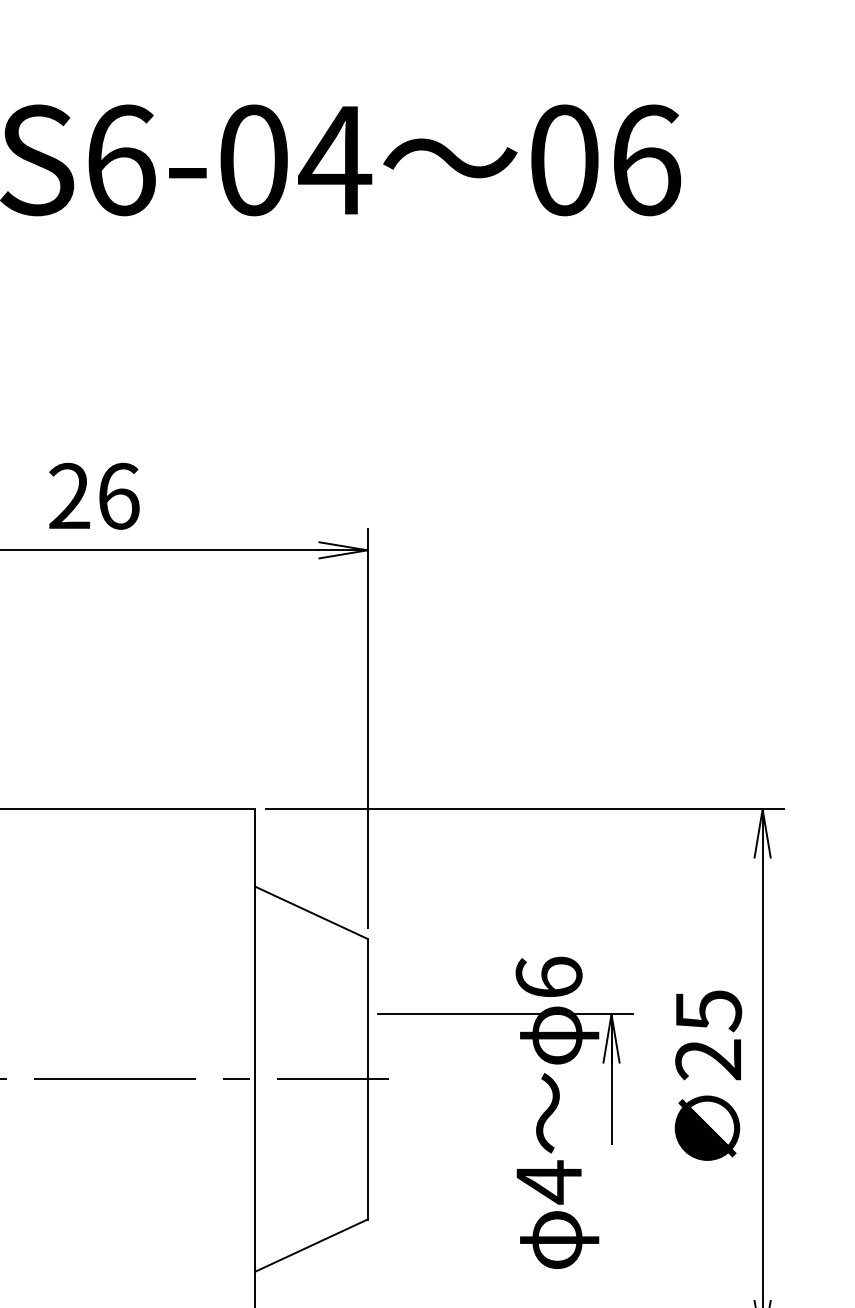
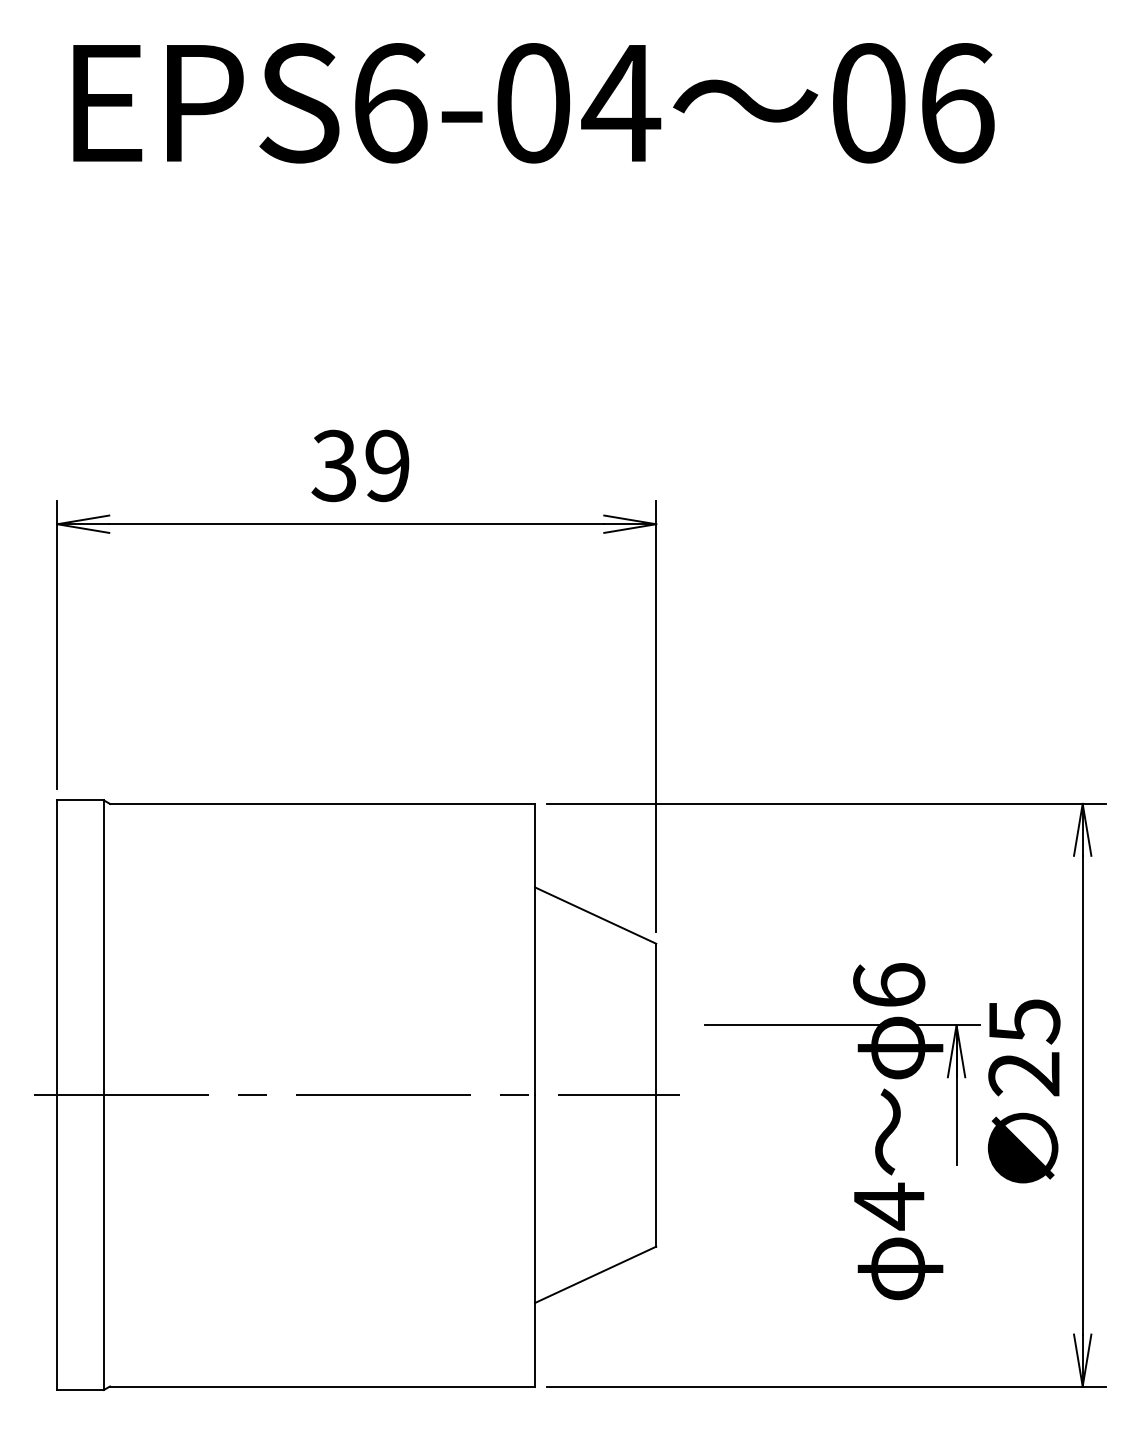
text: (93, 495) -> (360, 465), 26 -> 39
part: (537, 1122) -> (876, 1141), moved

